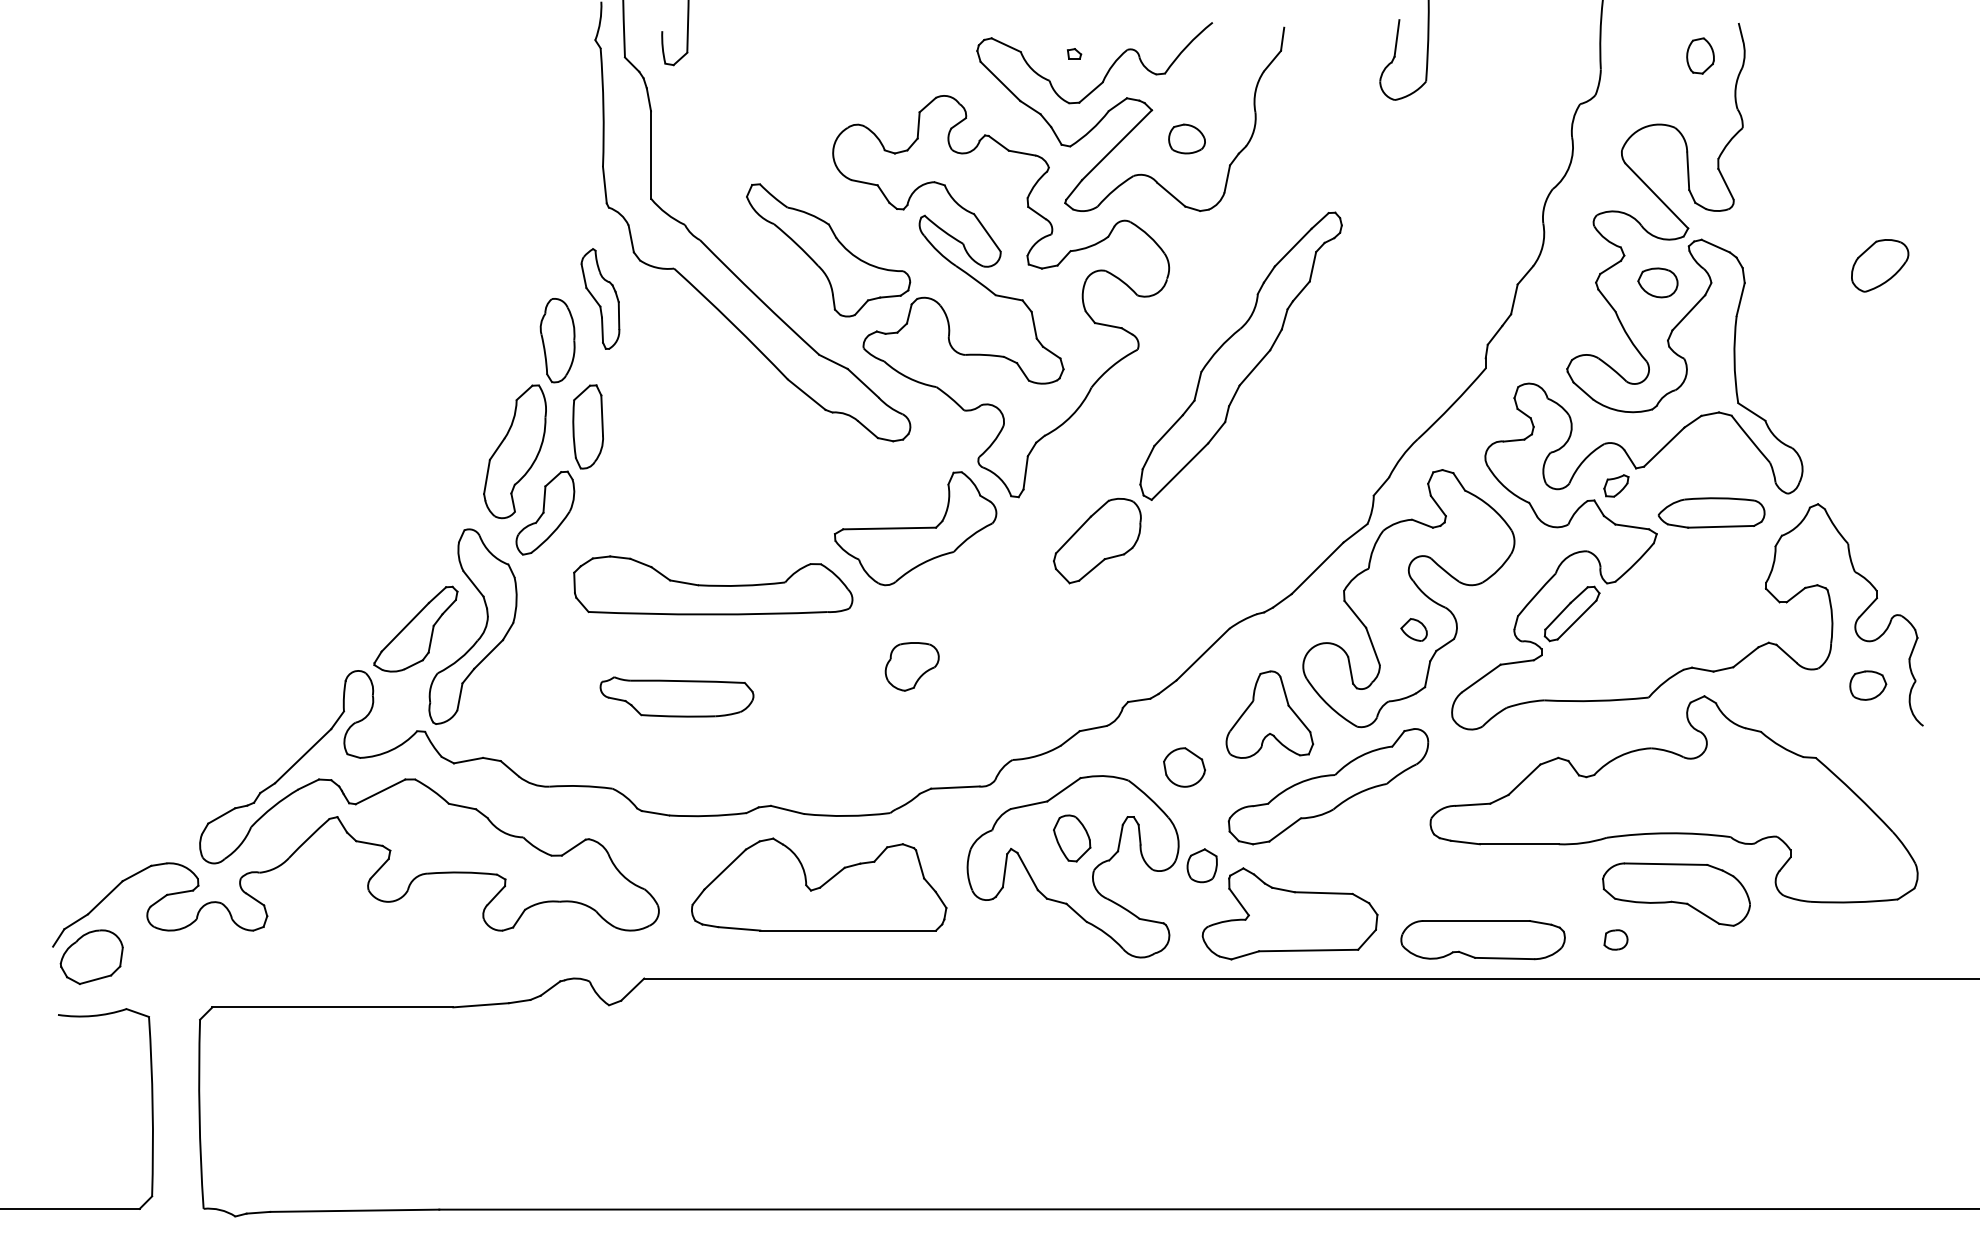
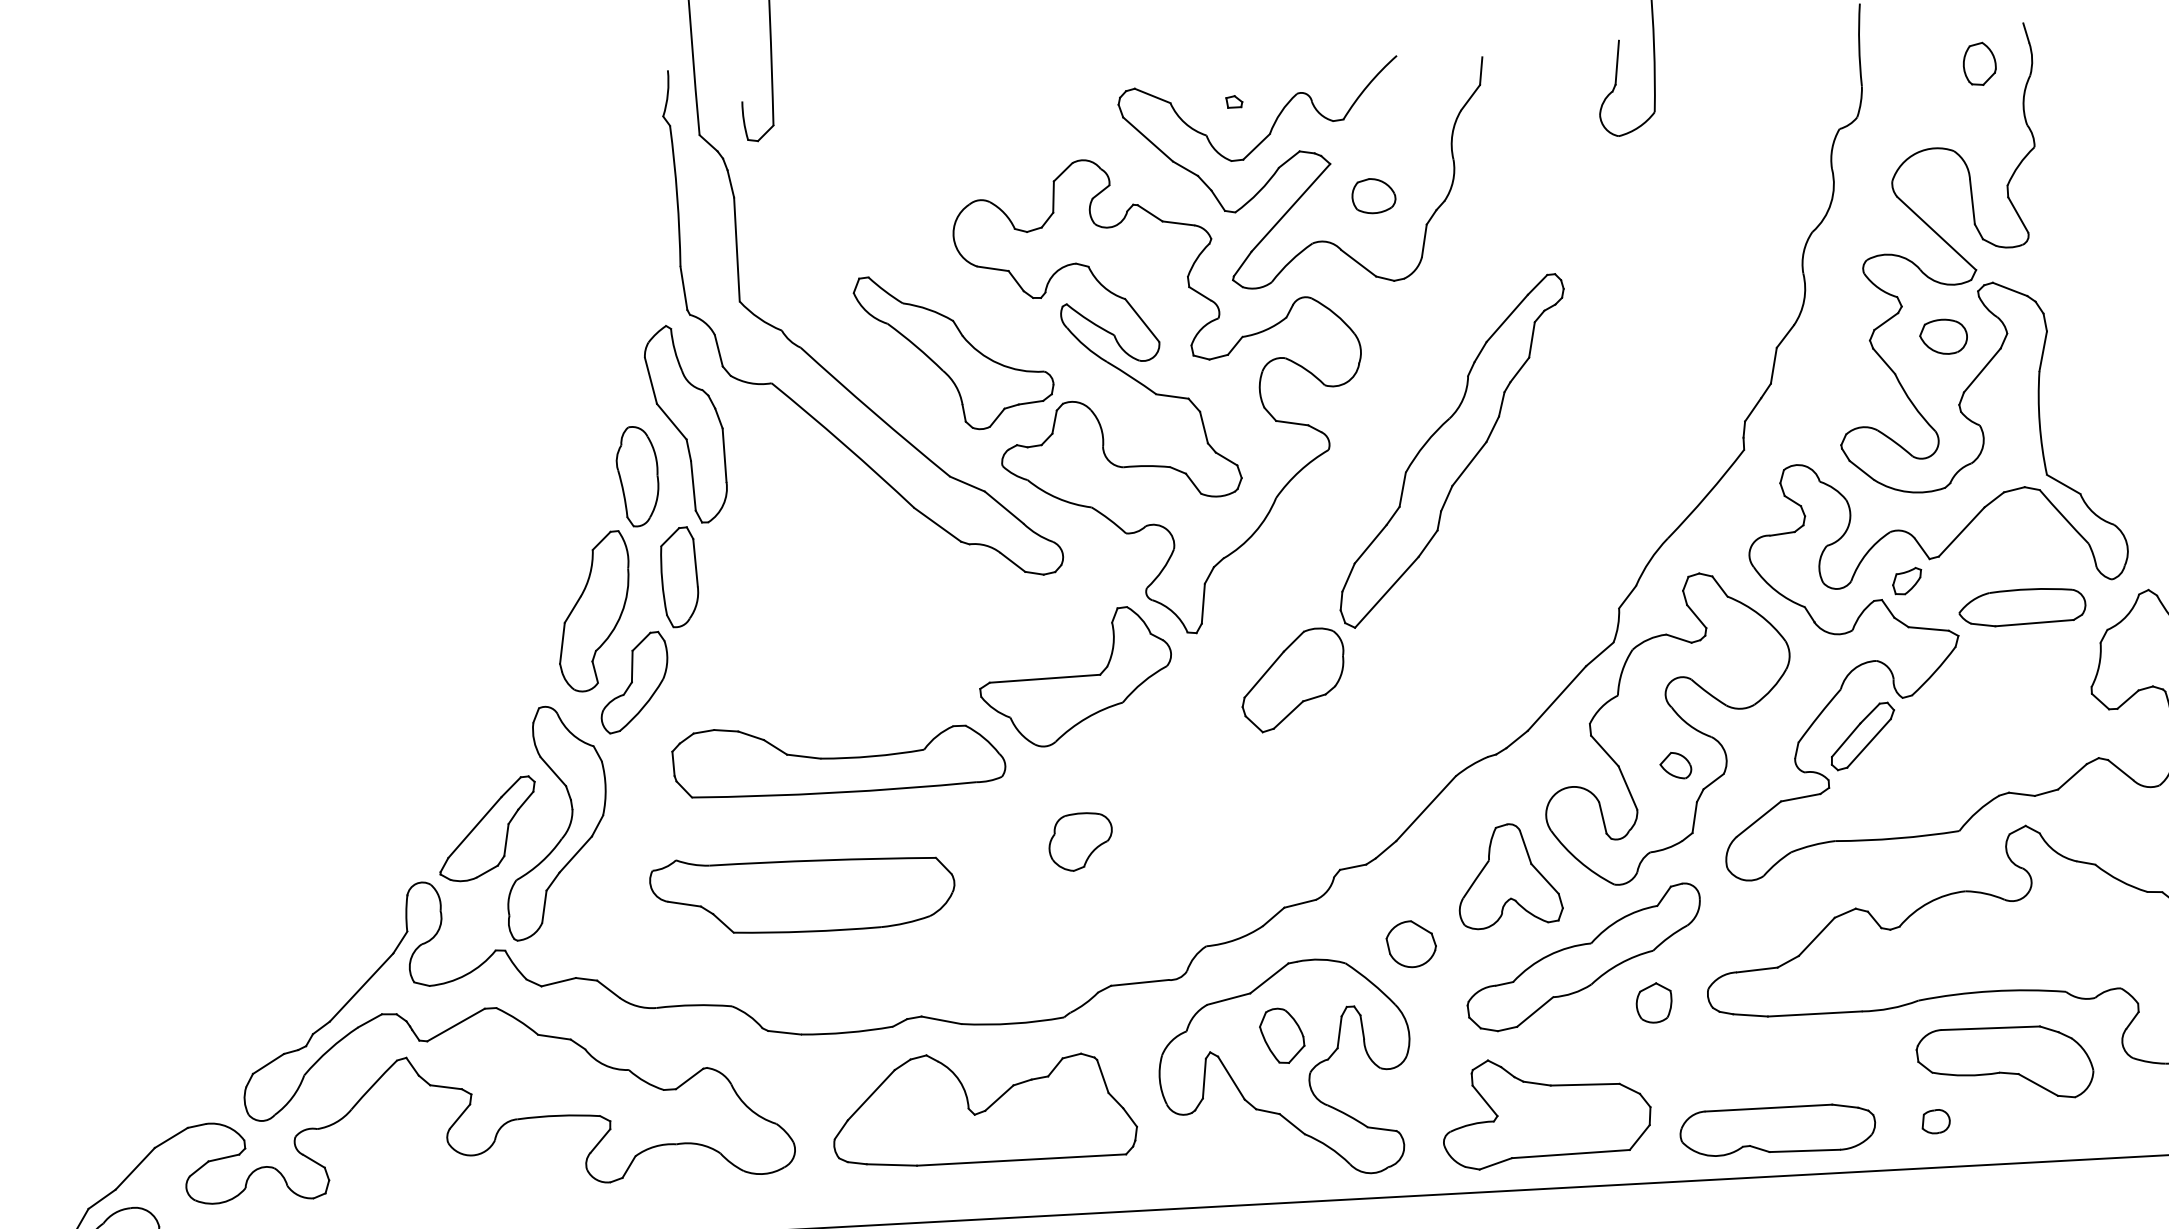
part: (600, 298) -> (686, 423), size x1.67
part: (676, 696) -> (802, 892), size x1.67
part: (1201, 865) -> (1653, 1002), moved

